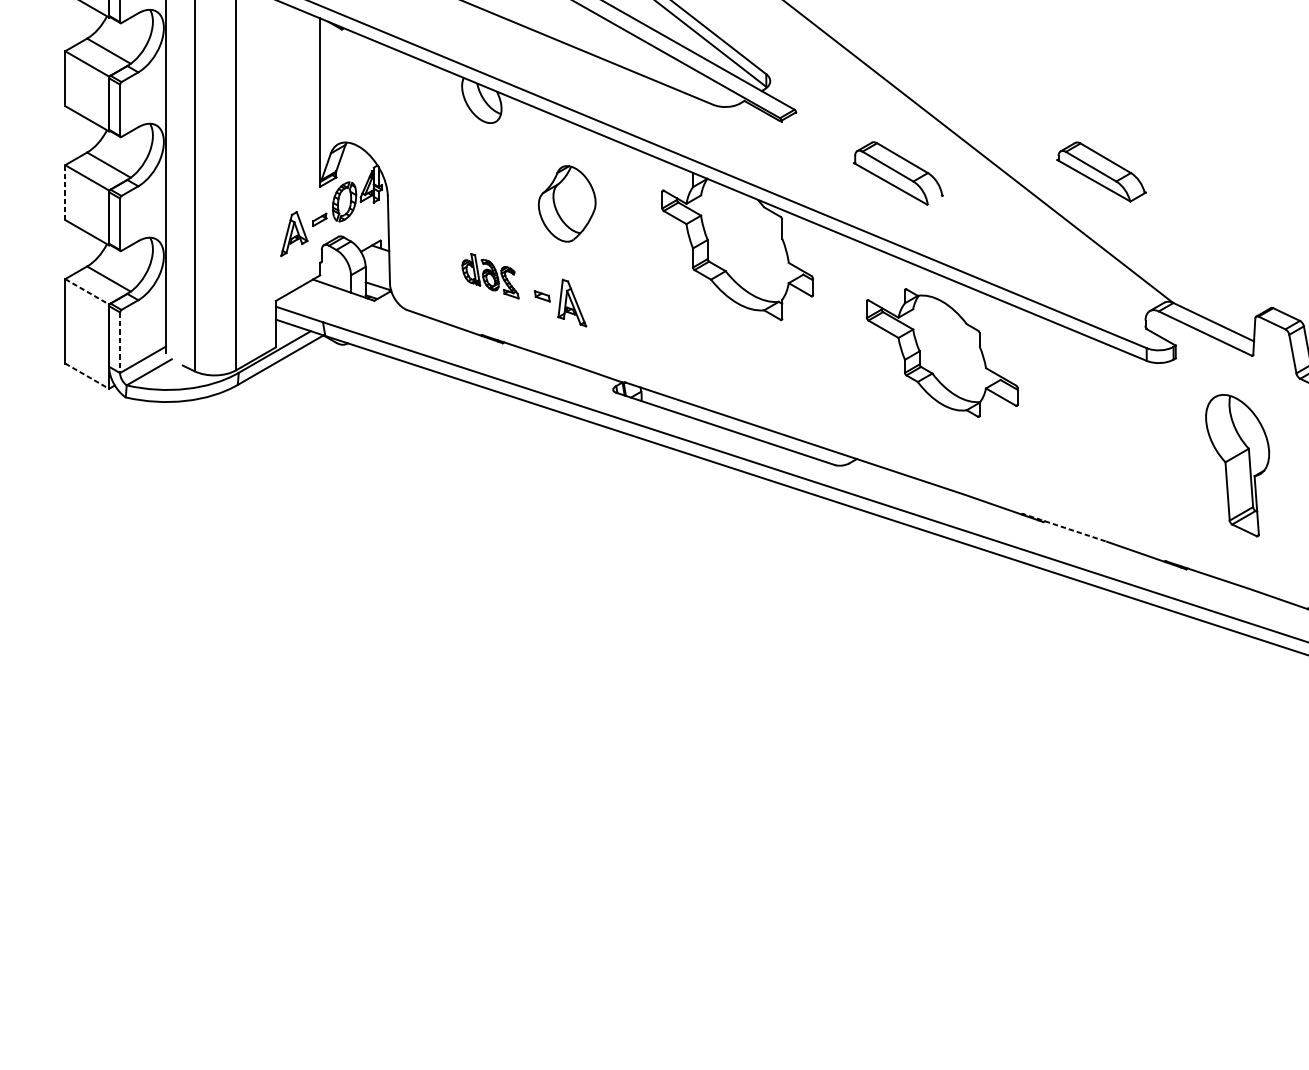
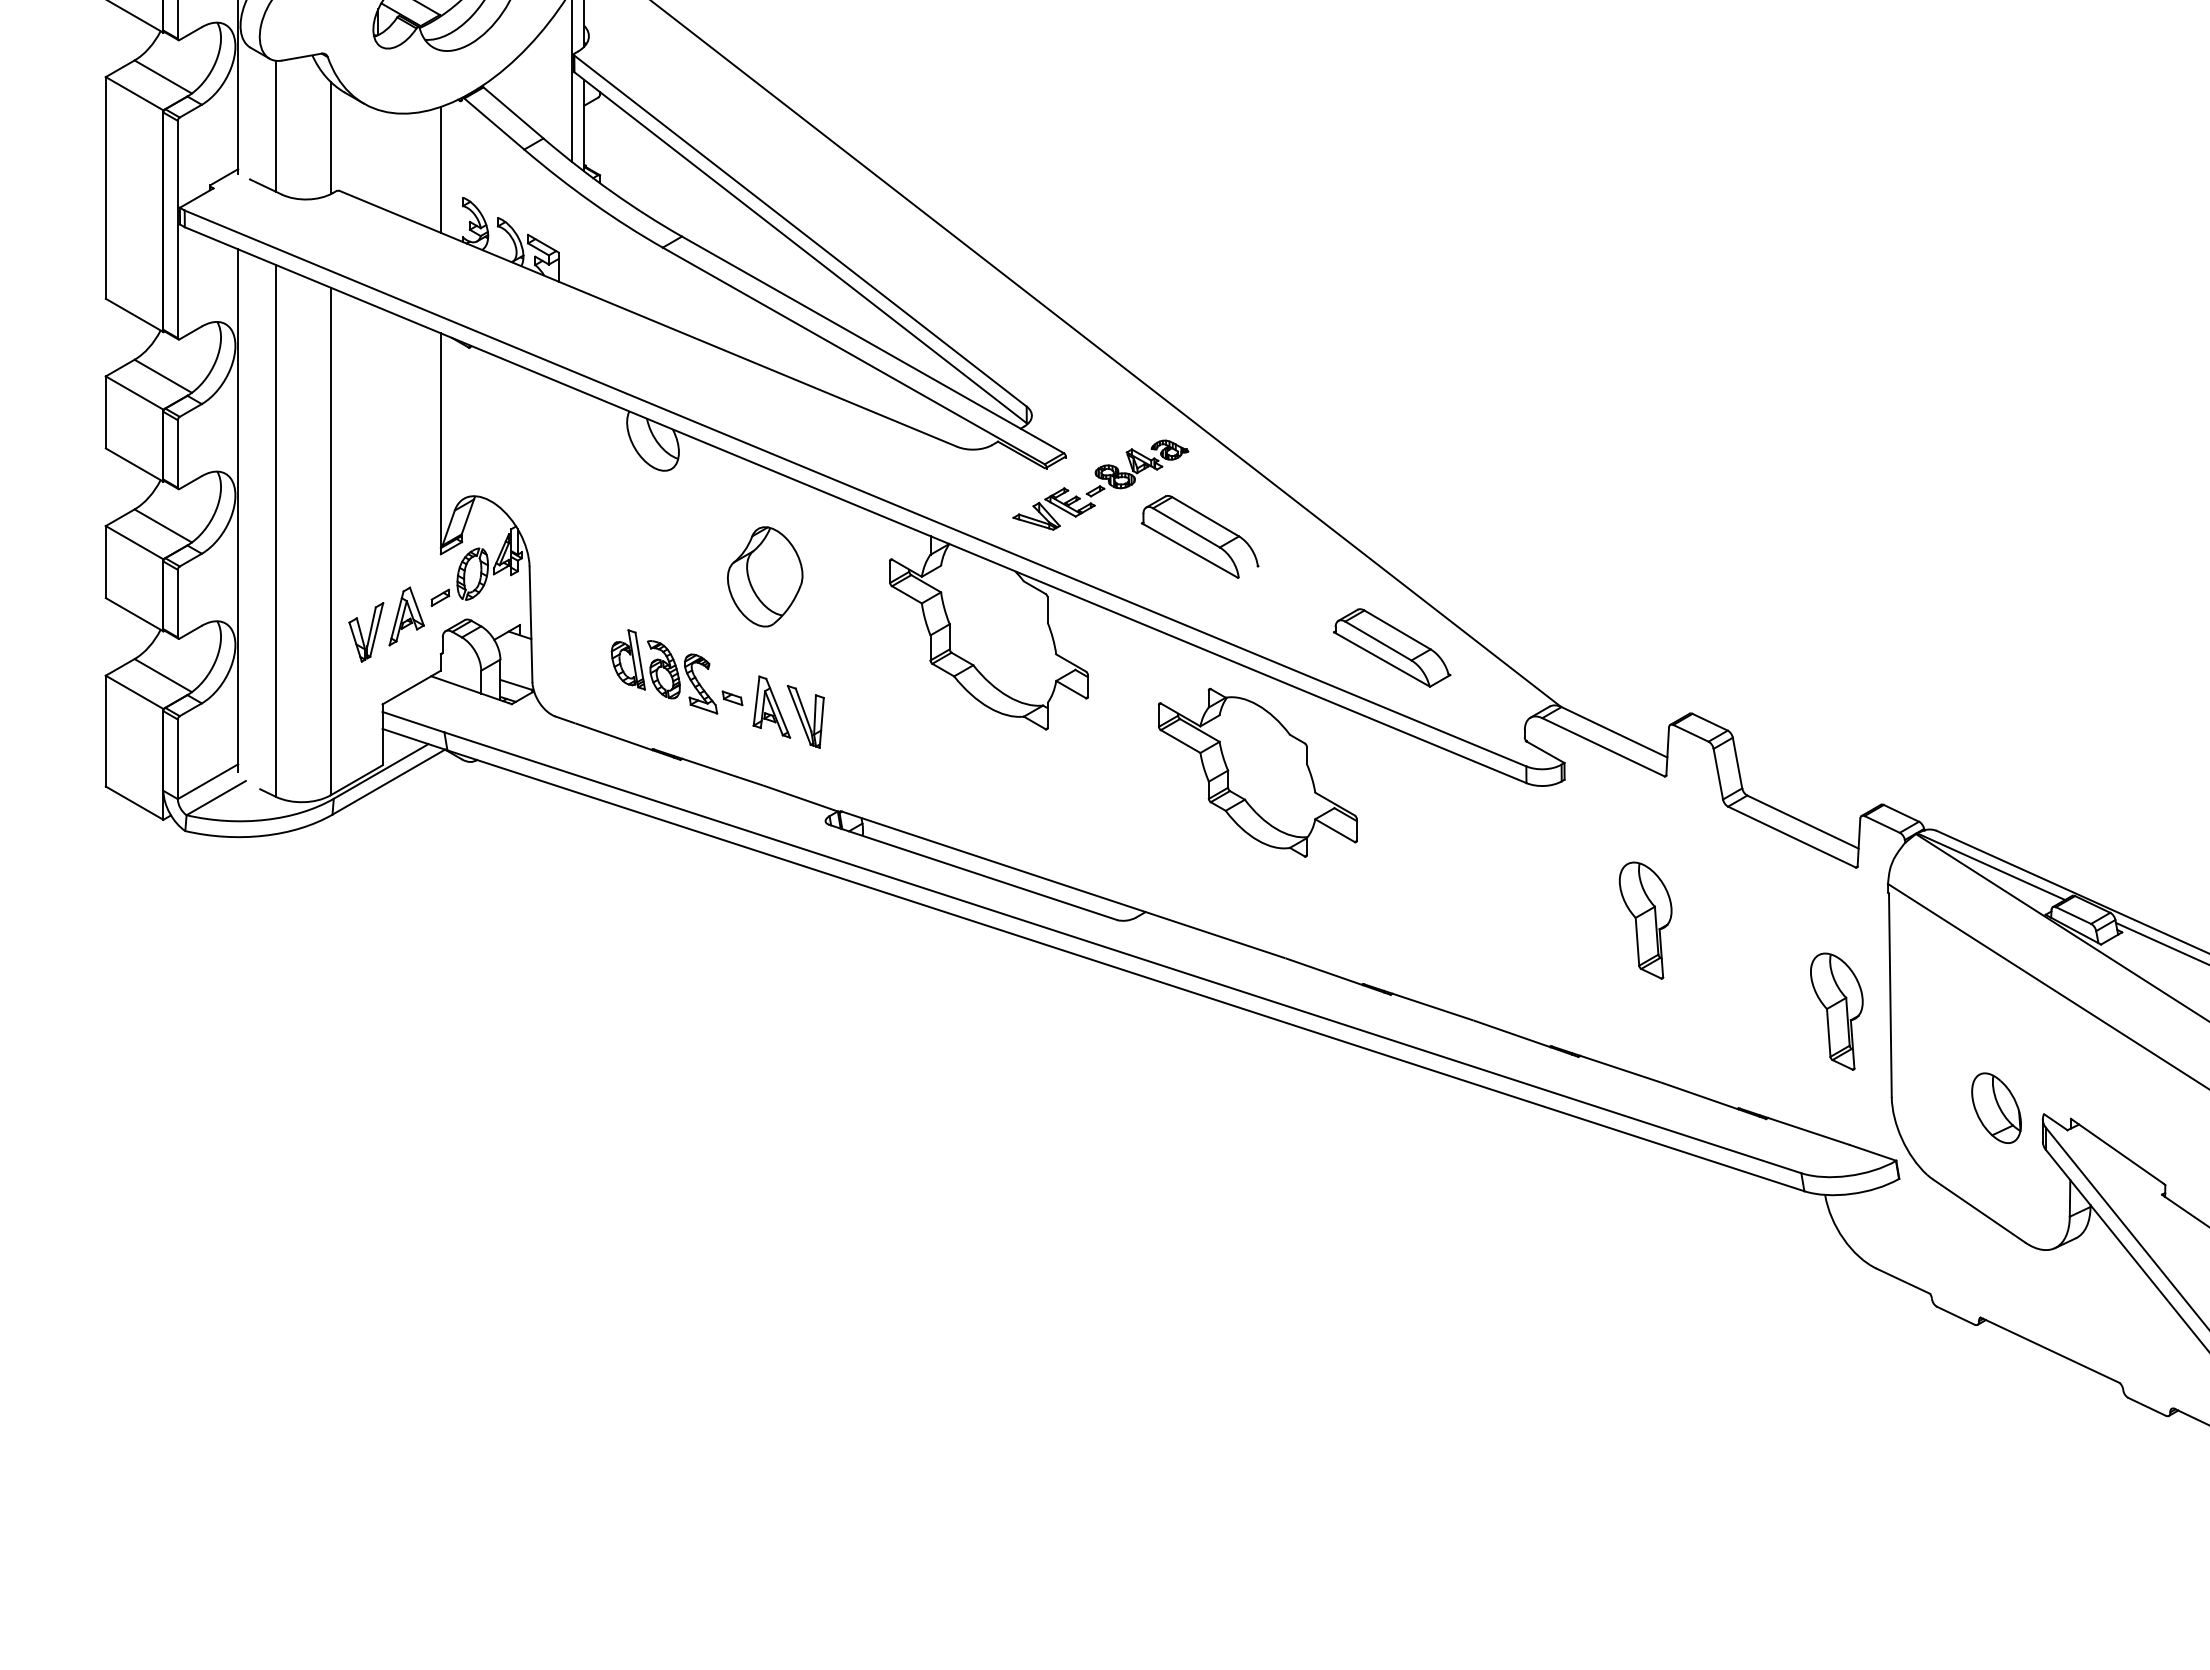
part: (822, 133) -> (1100, 484), added
part: (1101, 171) -> (1392, 647), moved
line: (64, 192) -> (105, 562), dashed -> solid
part: (263, 246) -> (366, 632), added
part: (490, 275) -> (664, 671), size x1.43
line: (87, 291) -> (135, 692), dashed -> solid
part: (597, 310) -> (805, 716), added
line: (119, 342) -> (177, 759), dashed -> solid
line: (87, 376) -> (135, 803), dashed -> solid
part: (1237, 465) -> (1645, 920), size x0.62
line: (1063, 527) -> (1417, 1001), dashed -> solid

